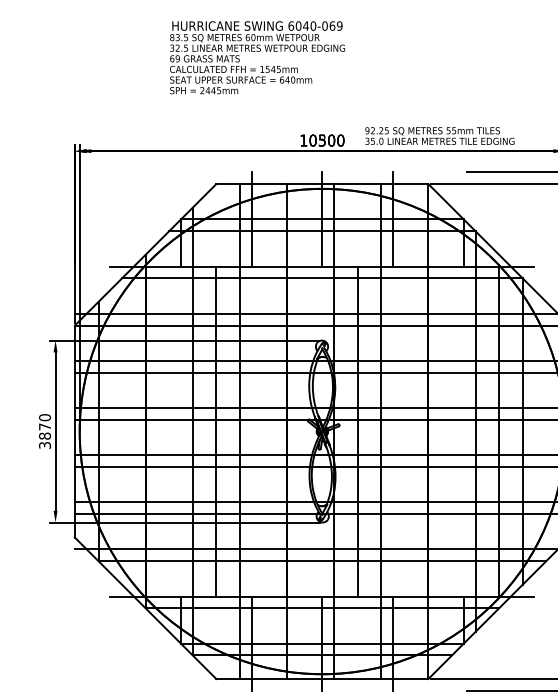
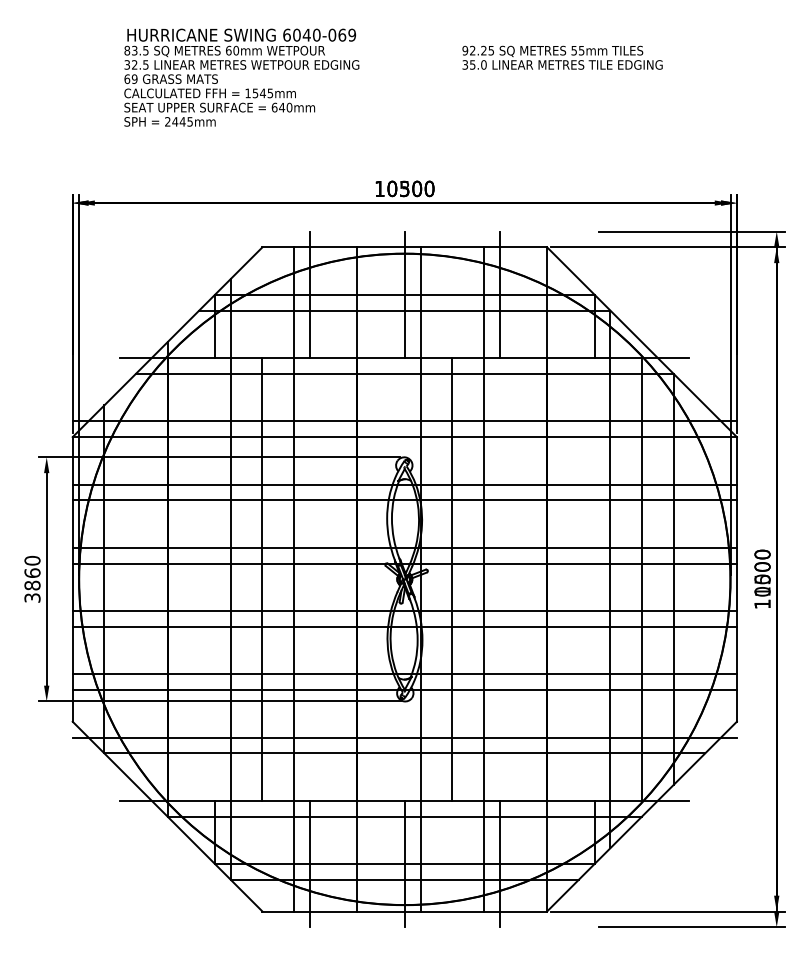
text: (257, 57) -> (241, 77), moved
text: (439, 135) -> (562, 57), moved
text: (44, 426) -> (32, 572), 3870 -> 3860

